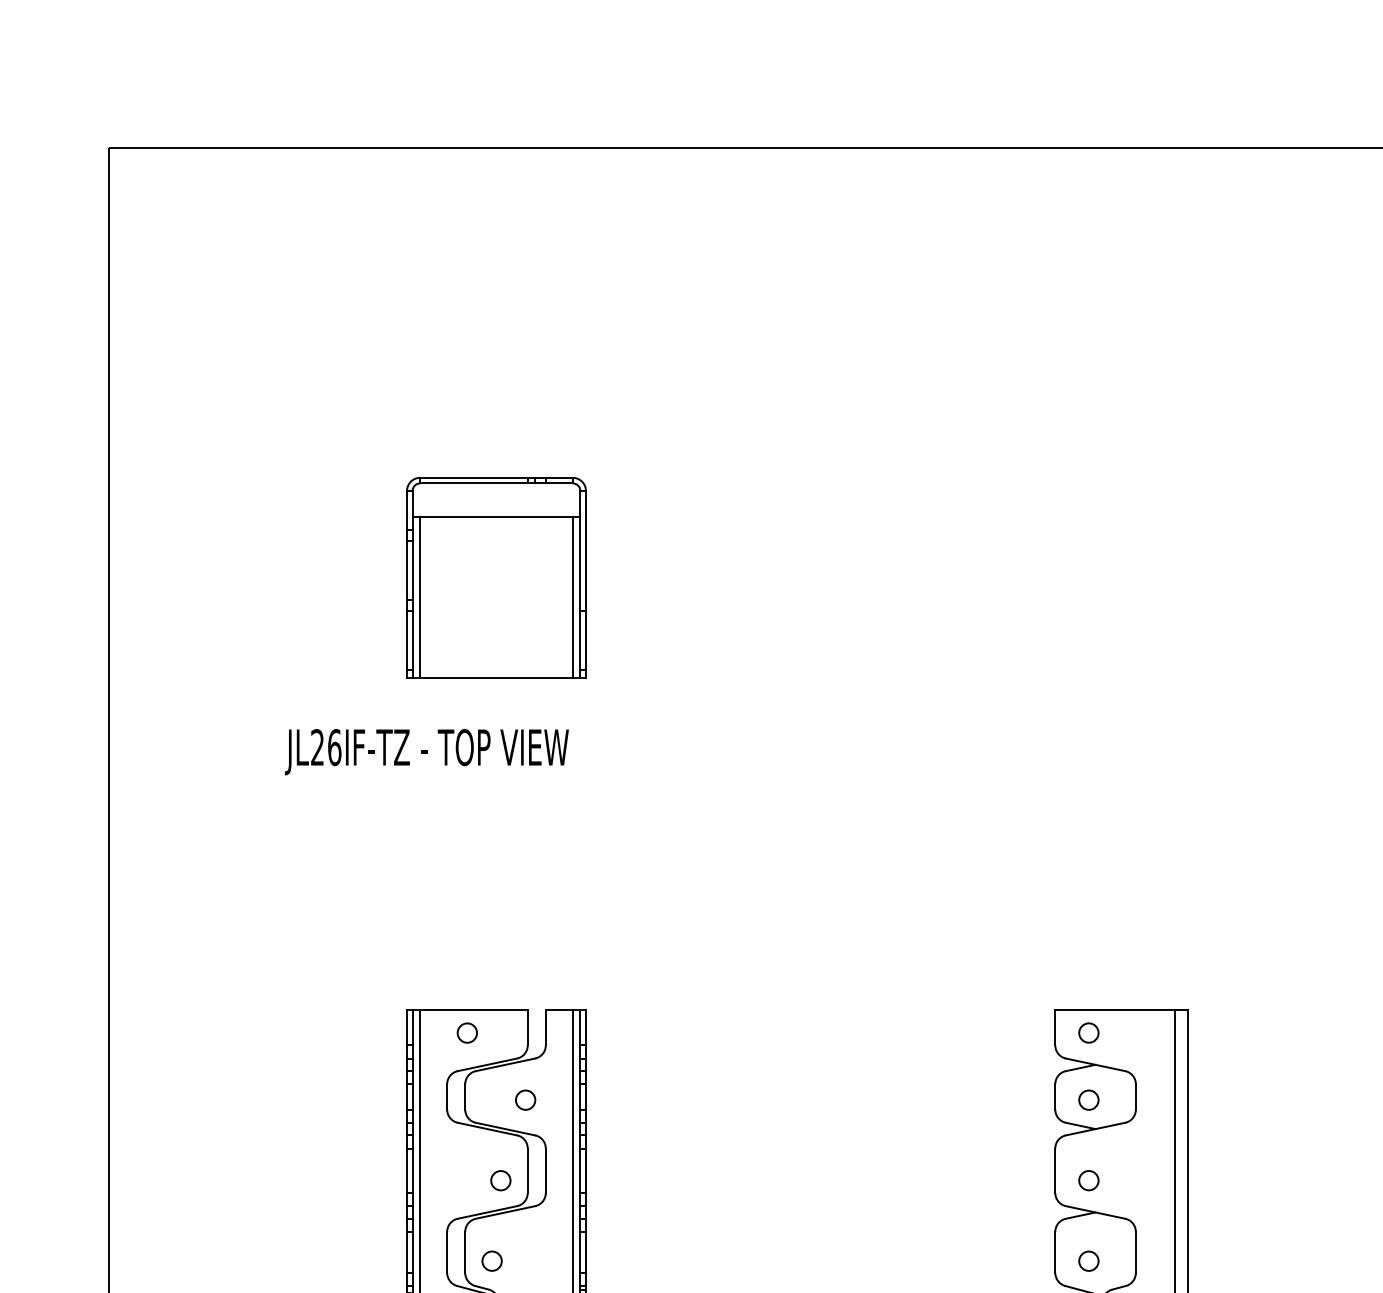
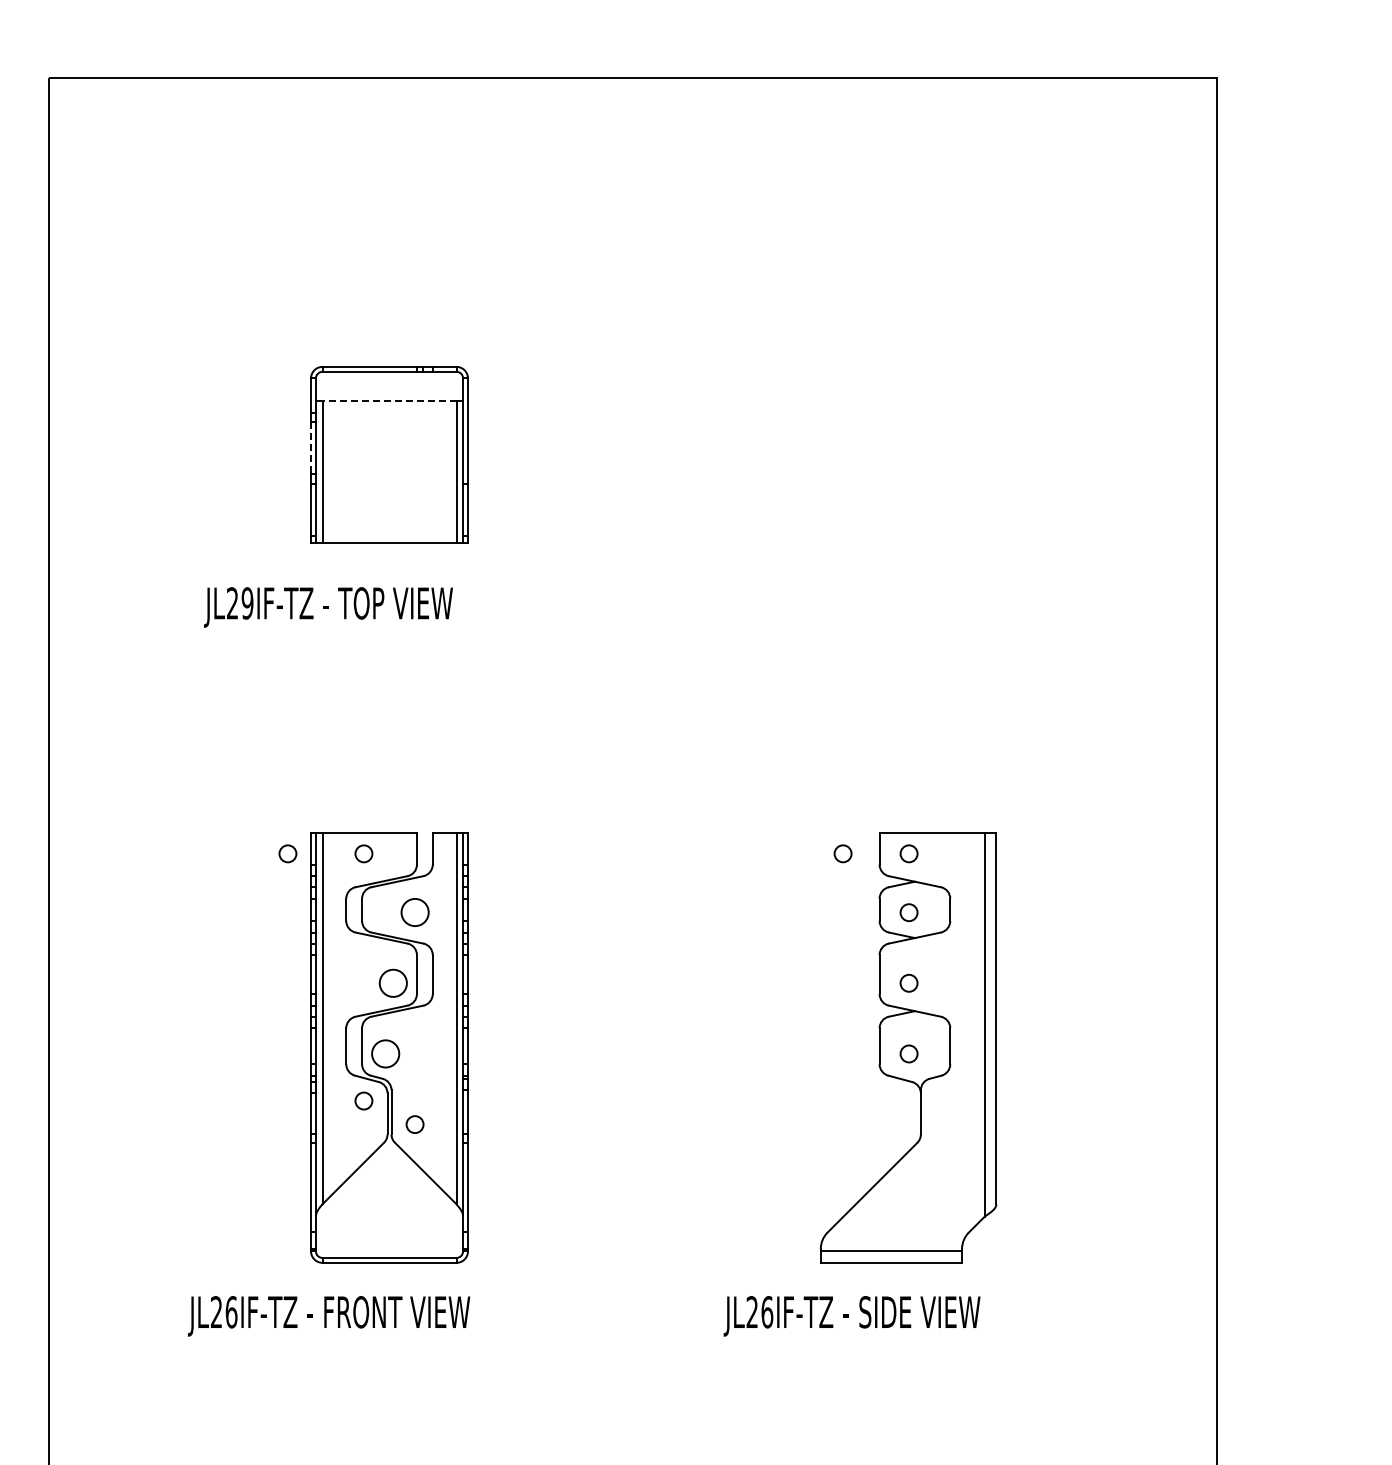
line: (496, 517) -> (389, 401), solid -> dashed
line: (407, 570) -> (311, 448), solid -> dashed
text: (334, 747) -> (247, 603), JL26IF-TZ -> JL29IF-TZ
circle: (380, 1032) -> (287, 853), added
circle: (1012, 1032) -> (842, 853), added
circle: (524, 1099) -> (414, 912), size x1.6
circle: (499, 1179) -> (392, 982), size x1.6
circle: (491, 1260) -> (385, 1053), size x1.6

